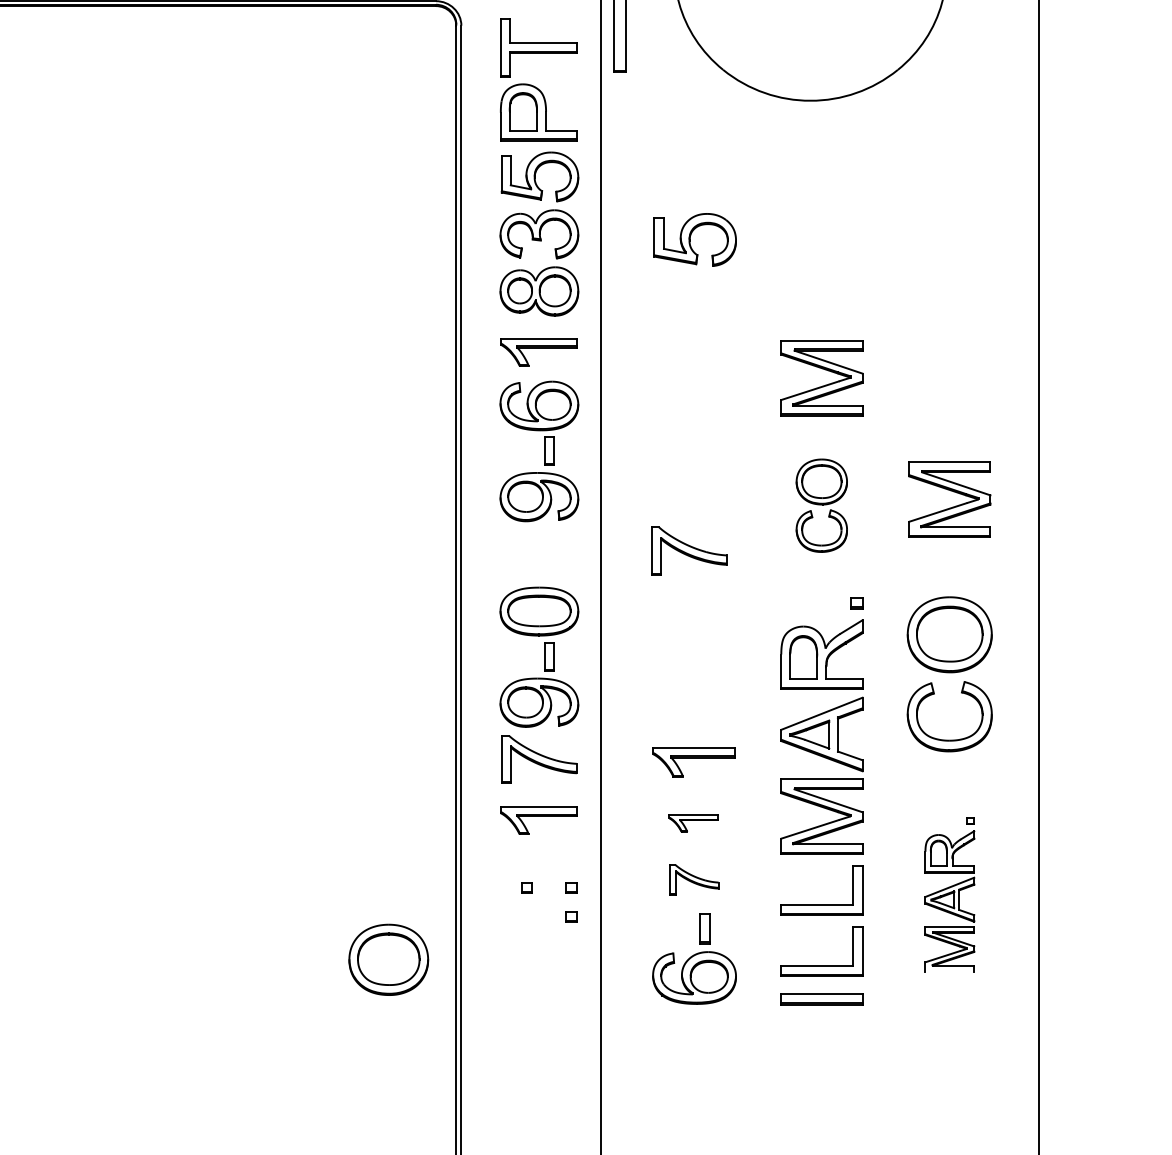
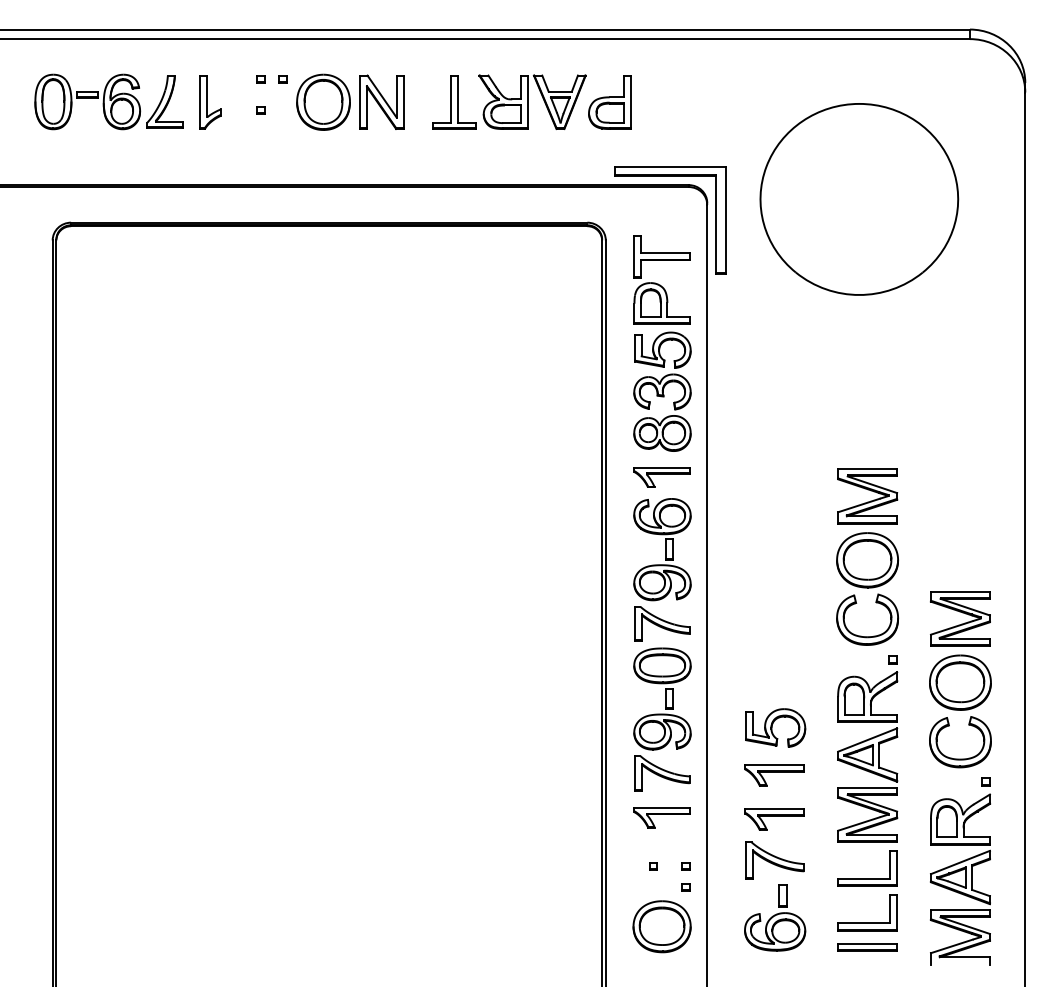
part: (695, 239) -> (775, 727), moved
part: (949, 499) -> (960, 618), moved
part: (821, 505) -> (867, 588), size x1.67
part: (689, 550) -> (662, 623), moved
part: (693, 823) -> (774, 819), size x1.67
part: (693, 879) -> (774, 860), size x1.67
part: (949, 894) -> (960, 871), size x1.67
part: (387, 959) -> (661, 926), moved

